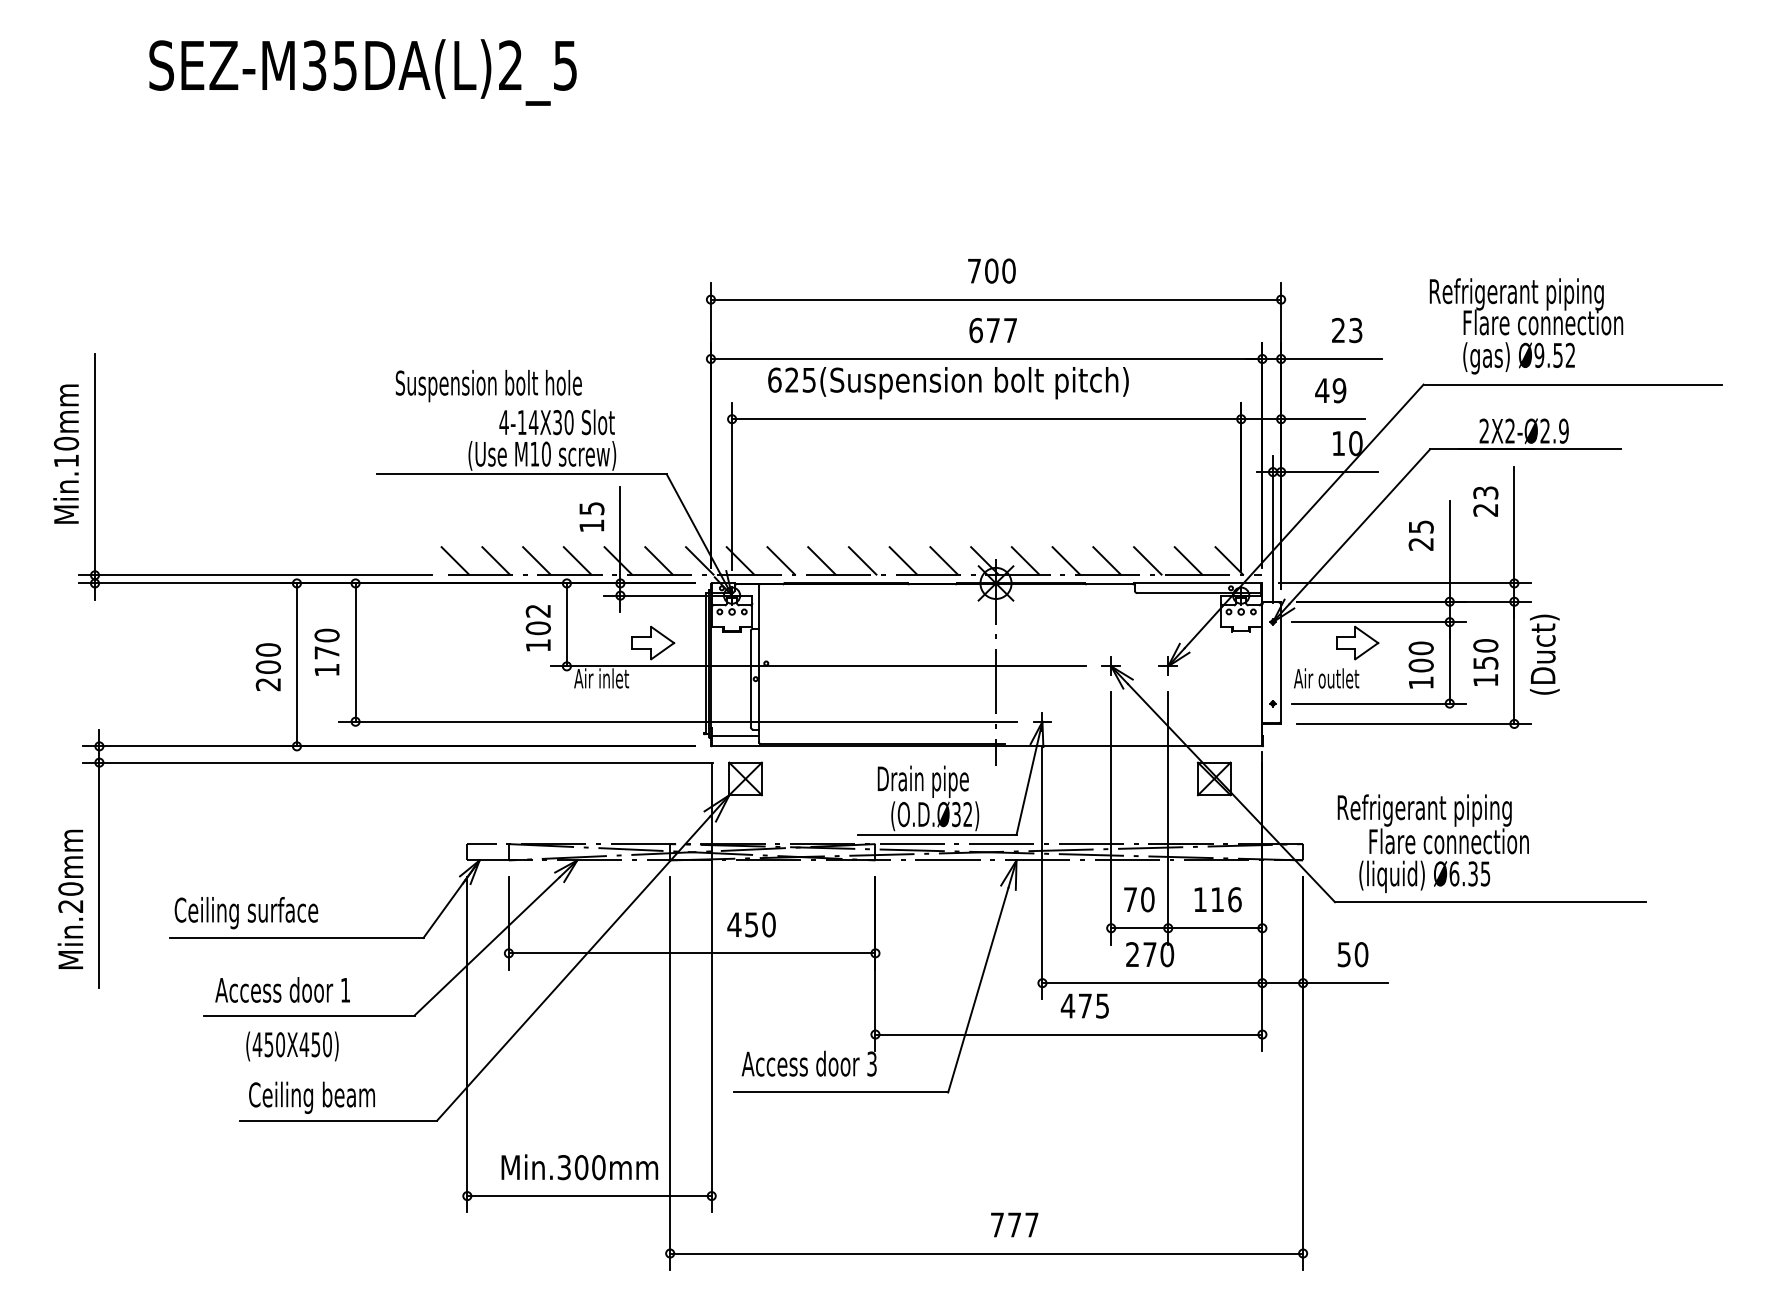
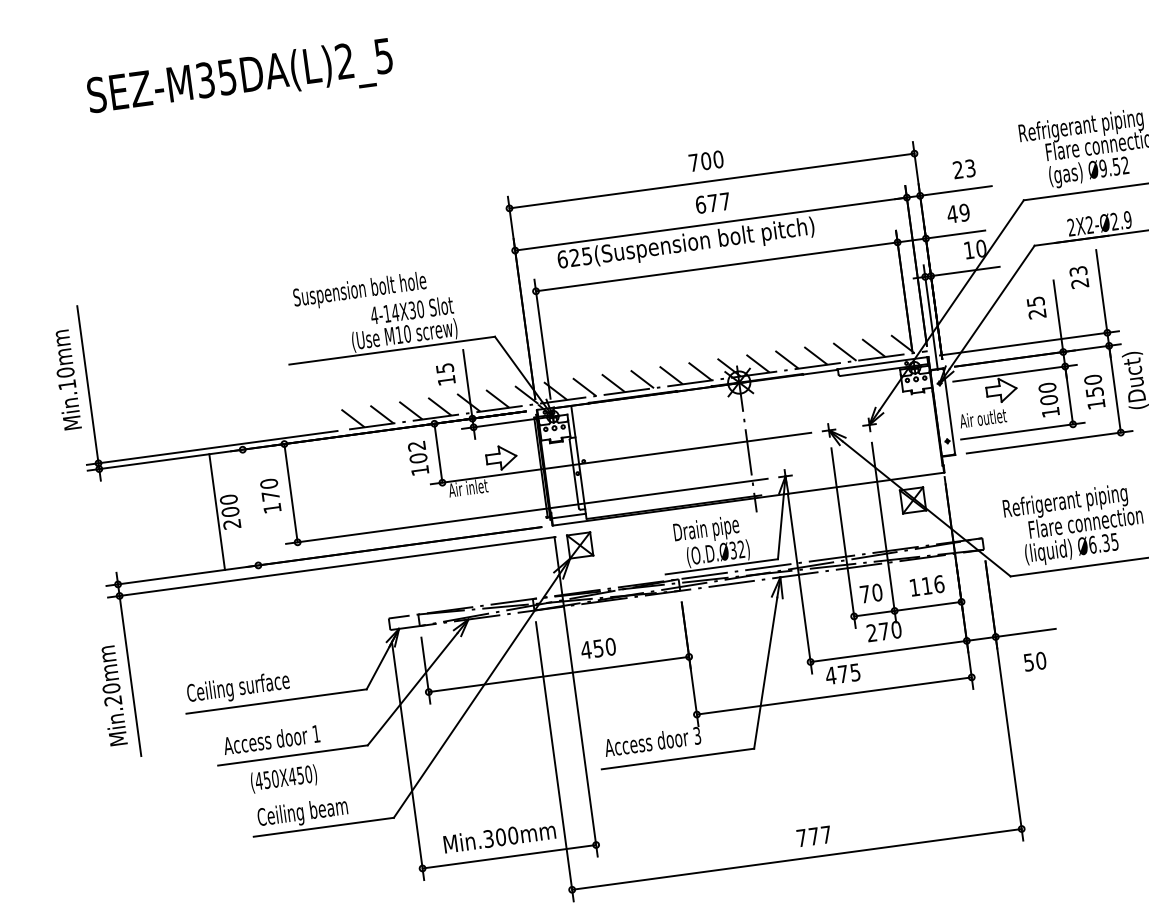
line: (296, 664) -> (216, 511), moved
text: (1352, 954) -> (1034, 661), moved

